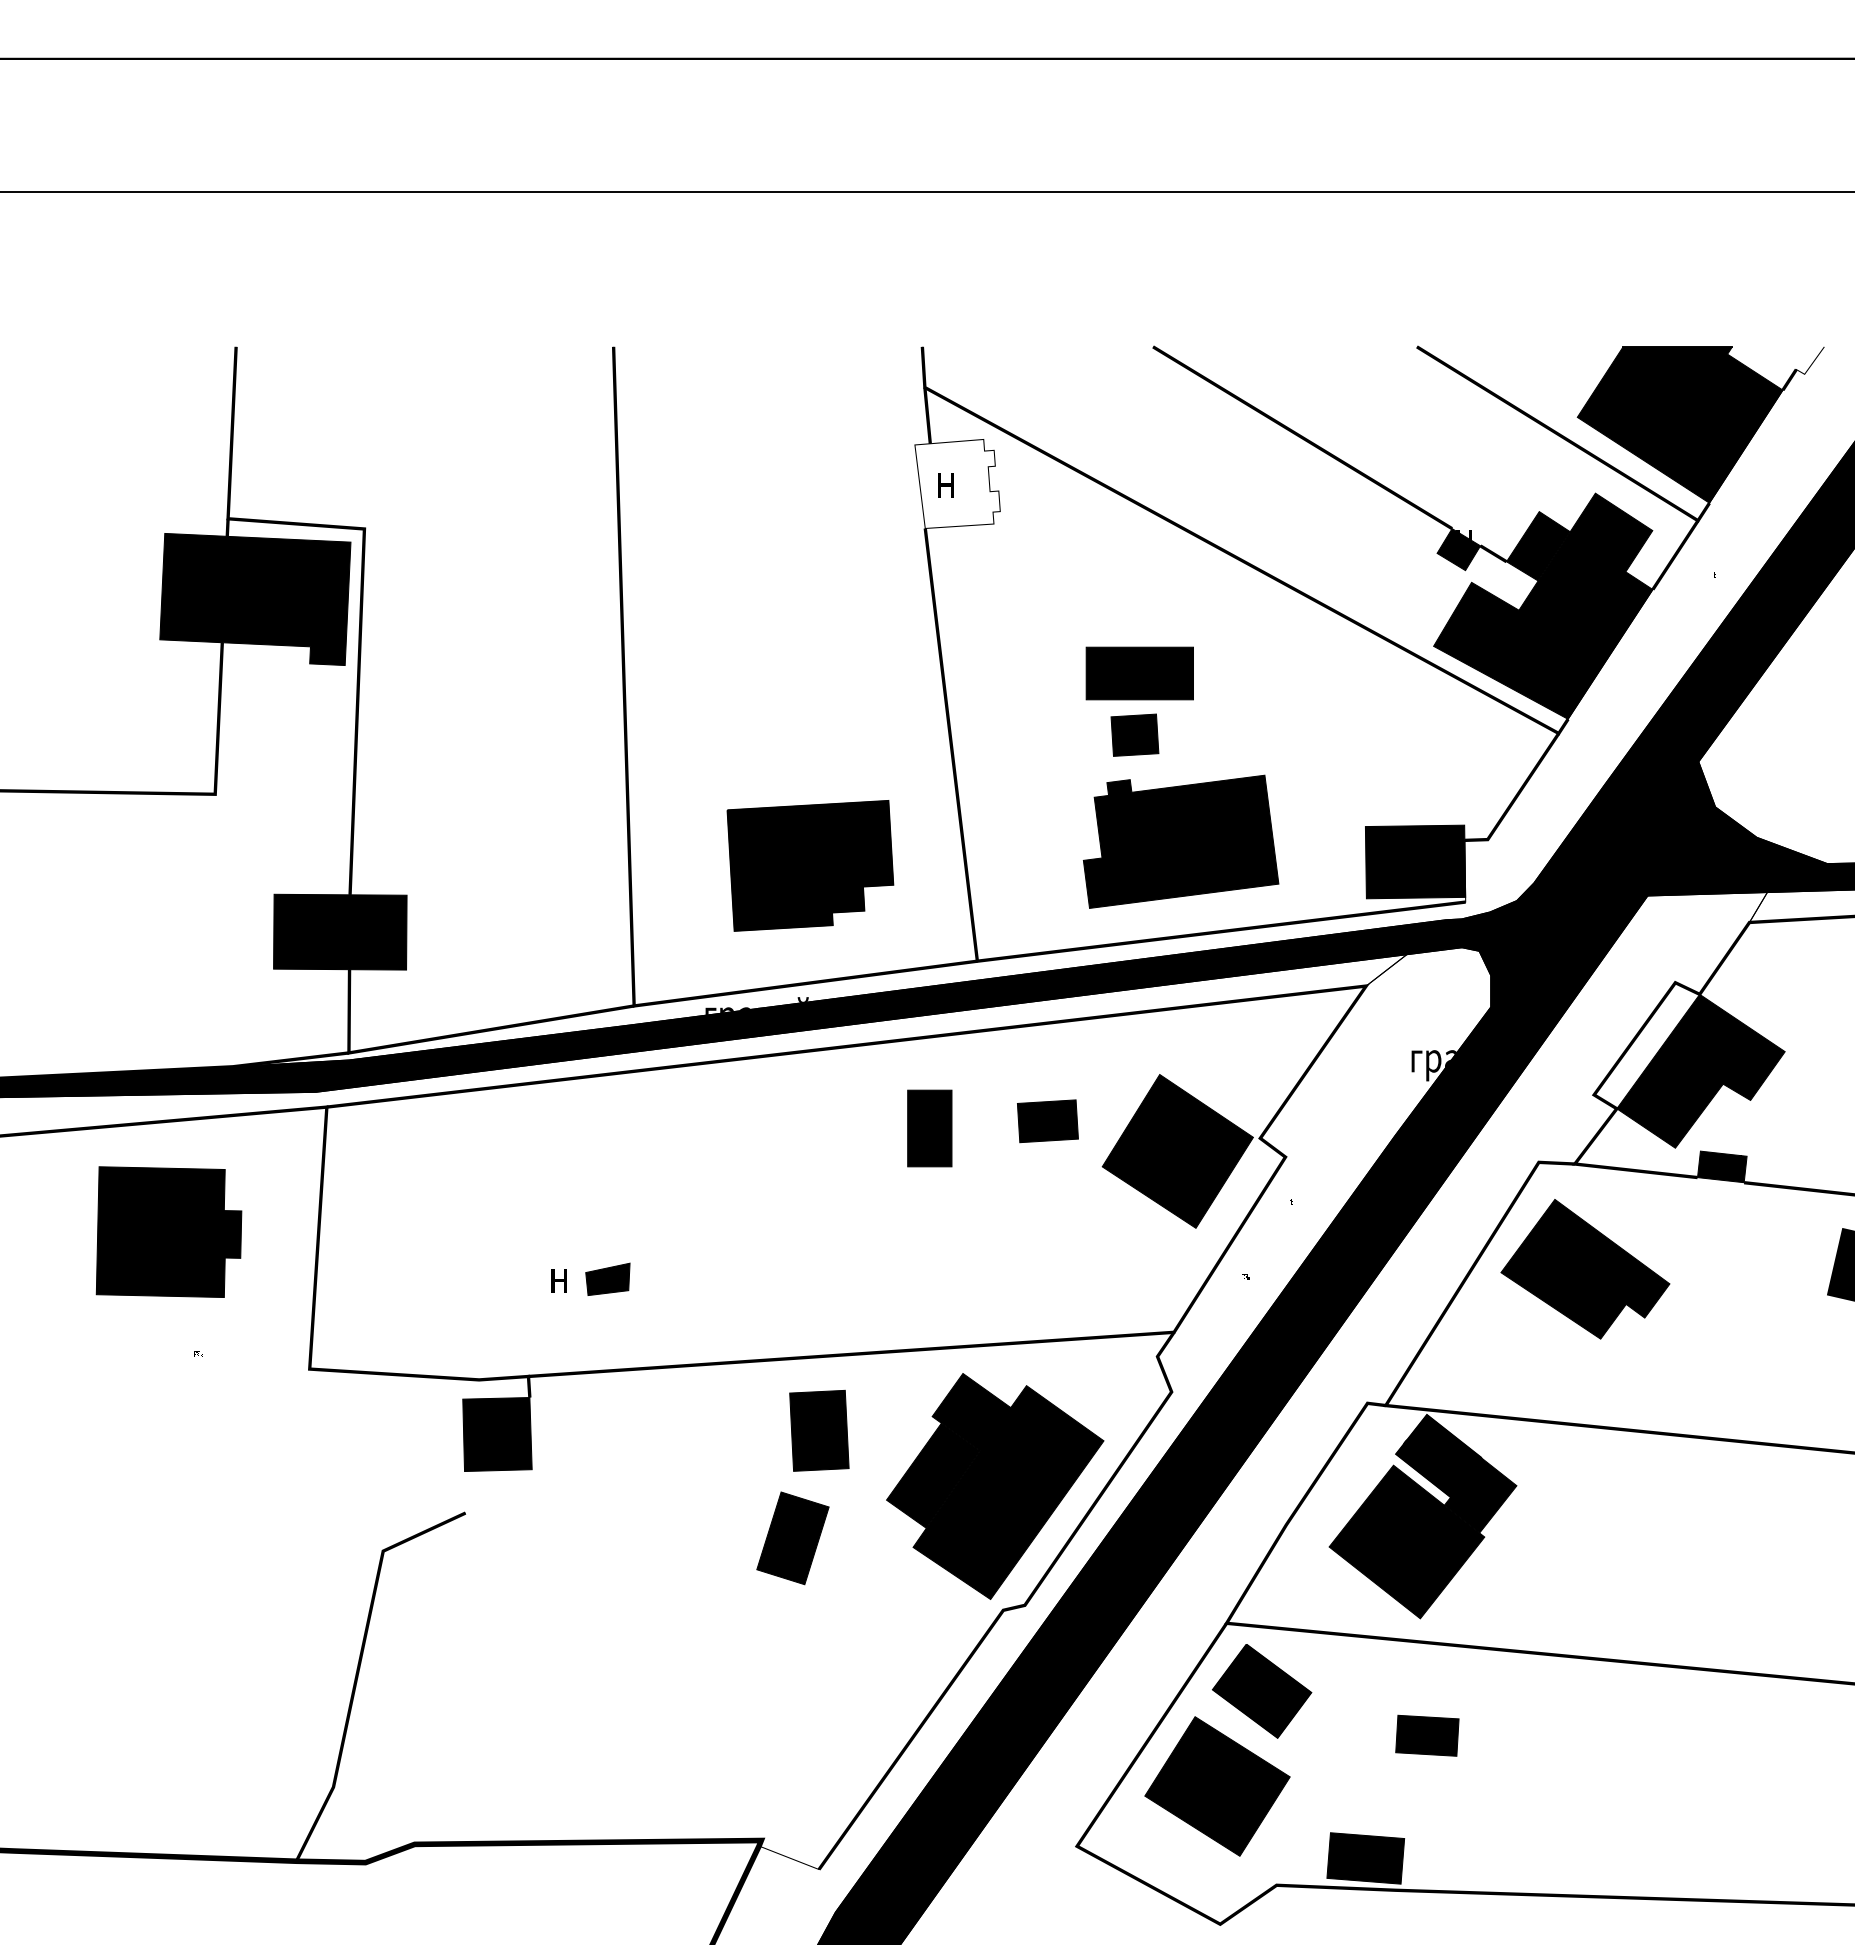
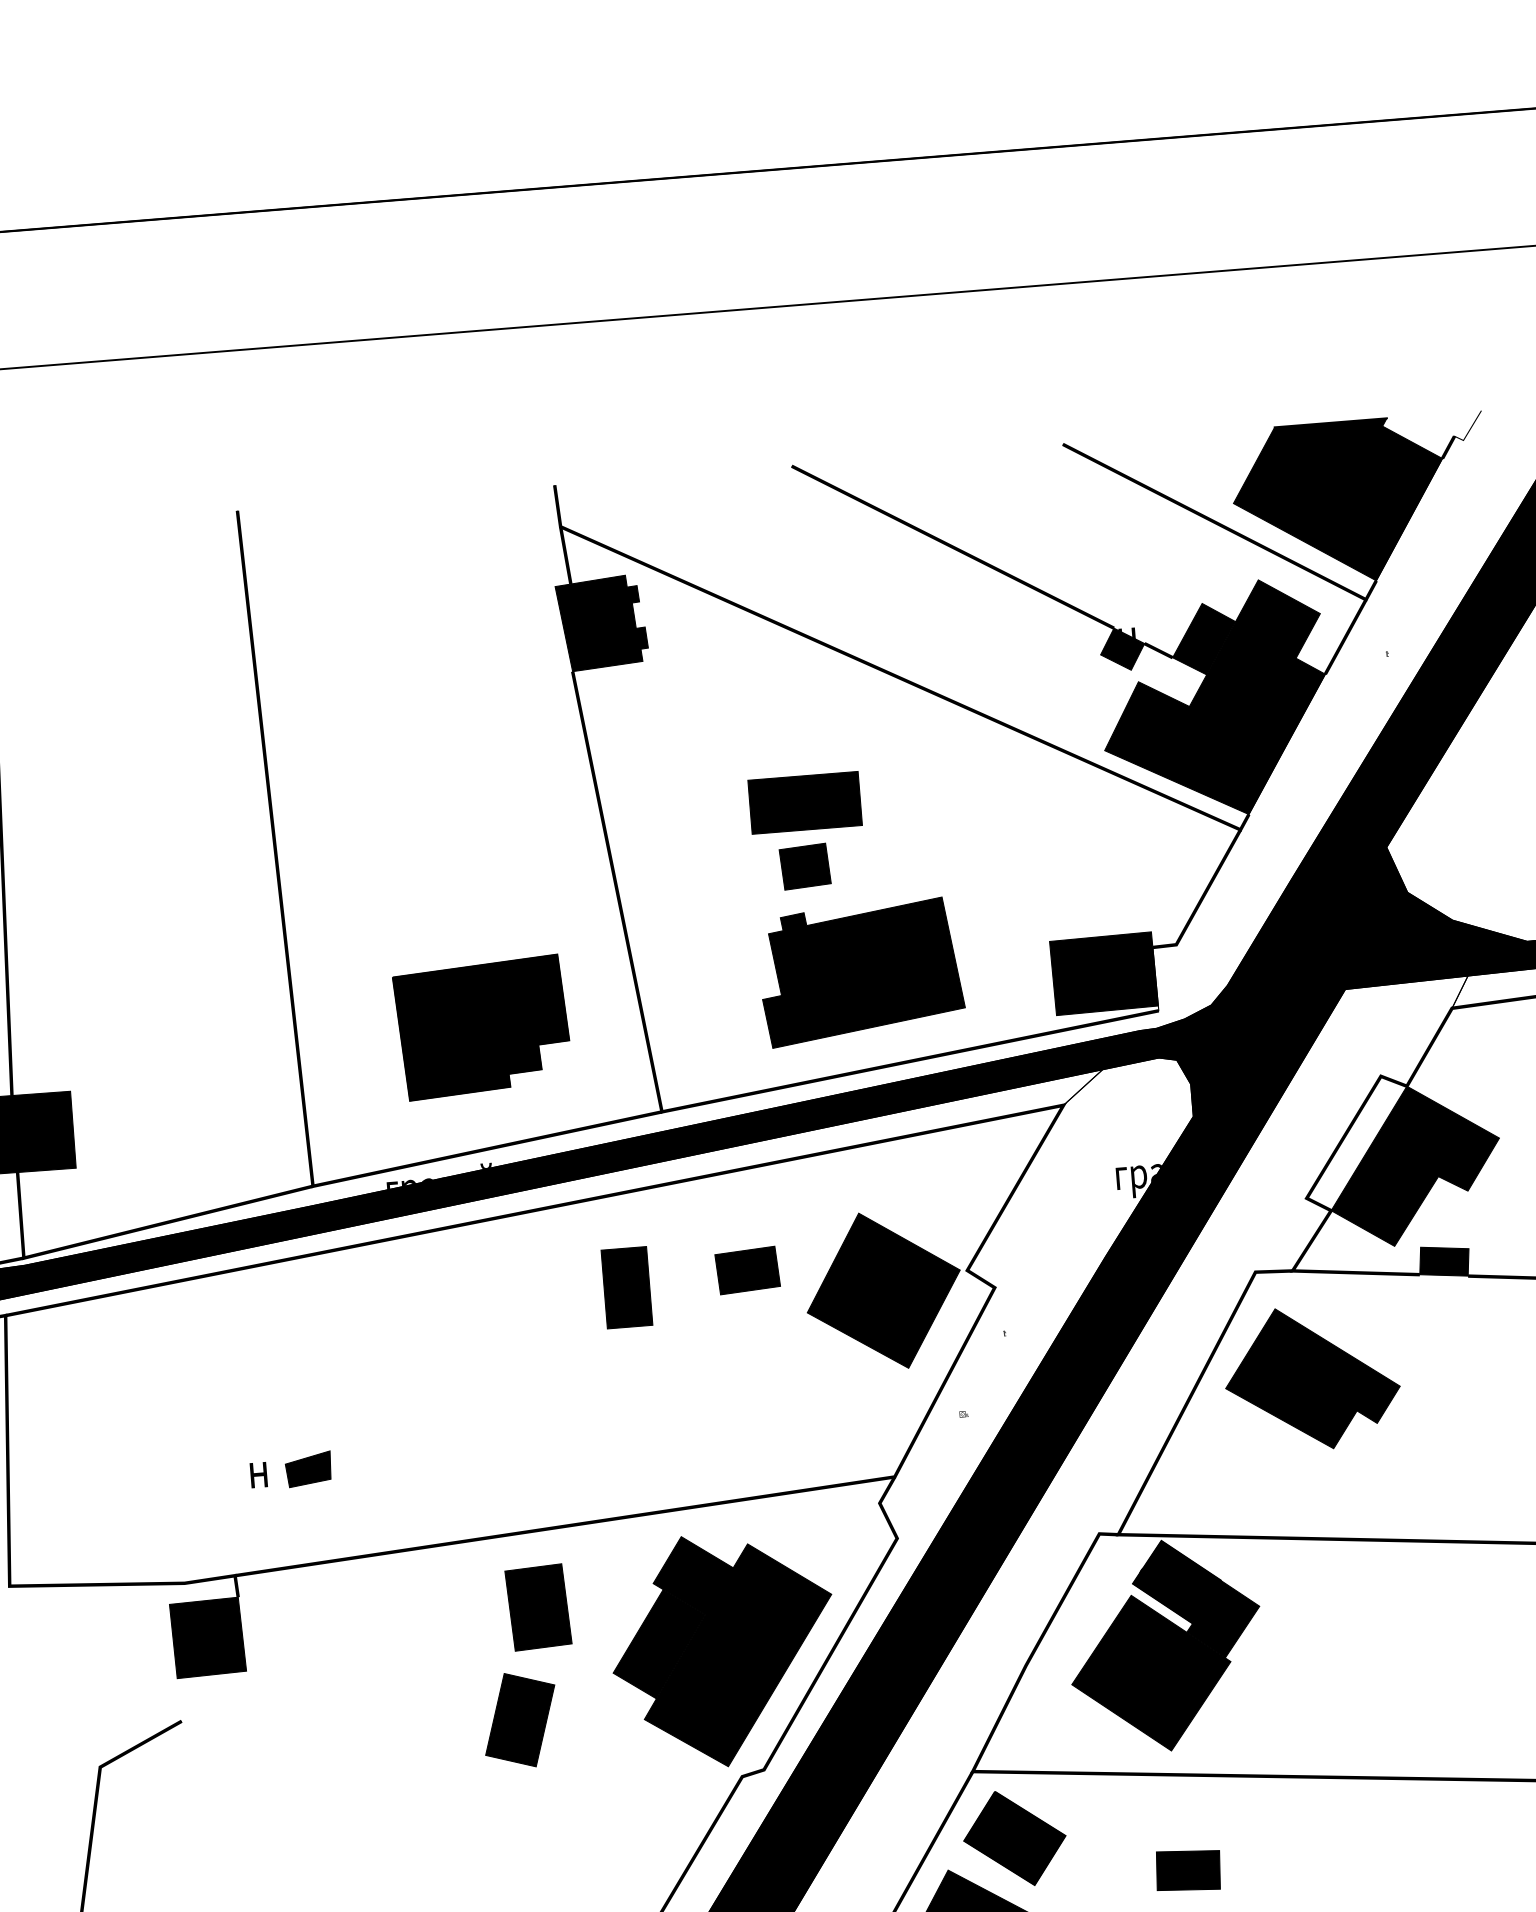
fill: (957, 483) -> (602, 622), added

